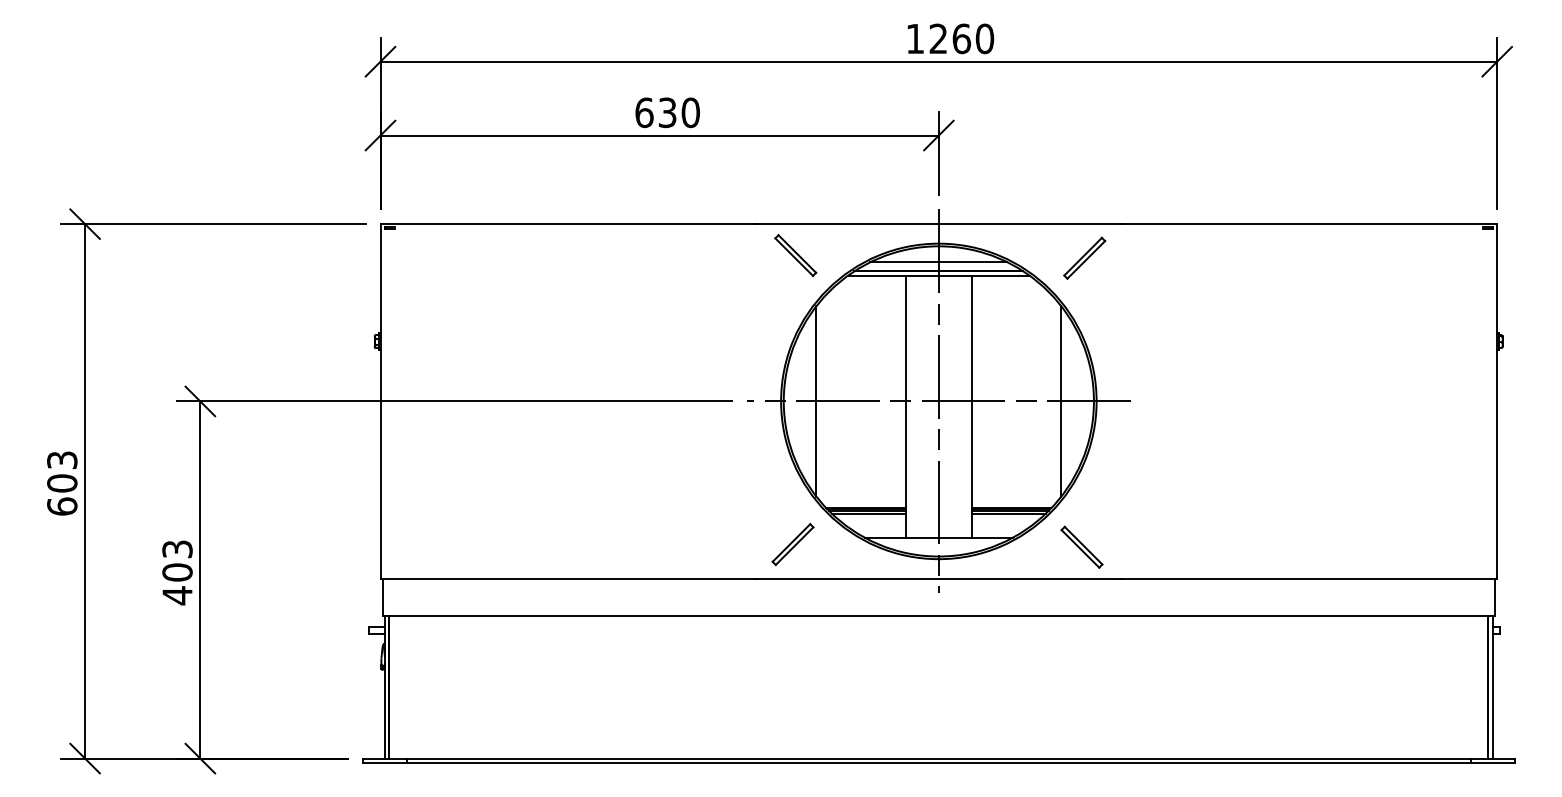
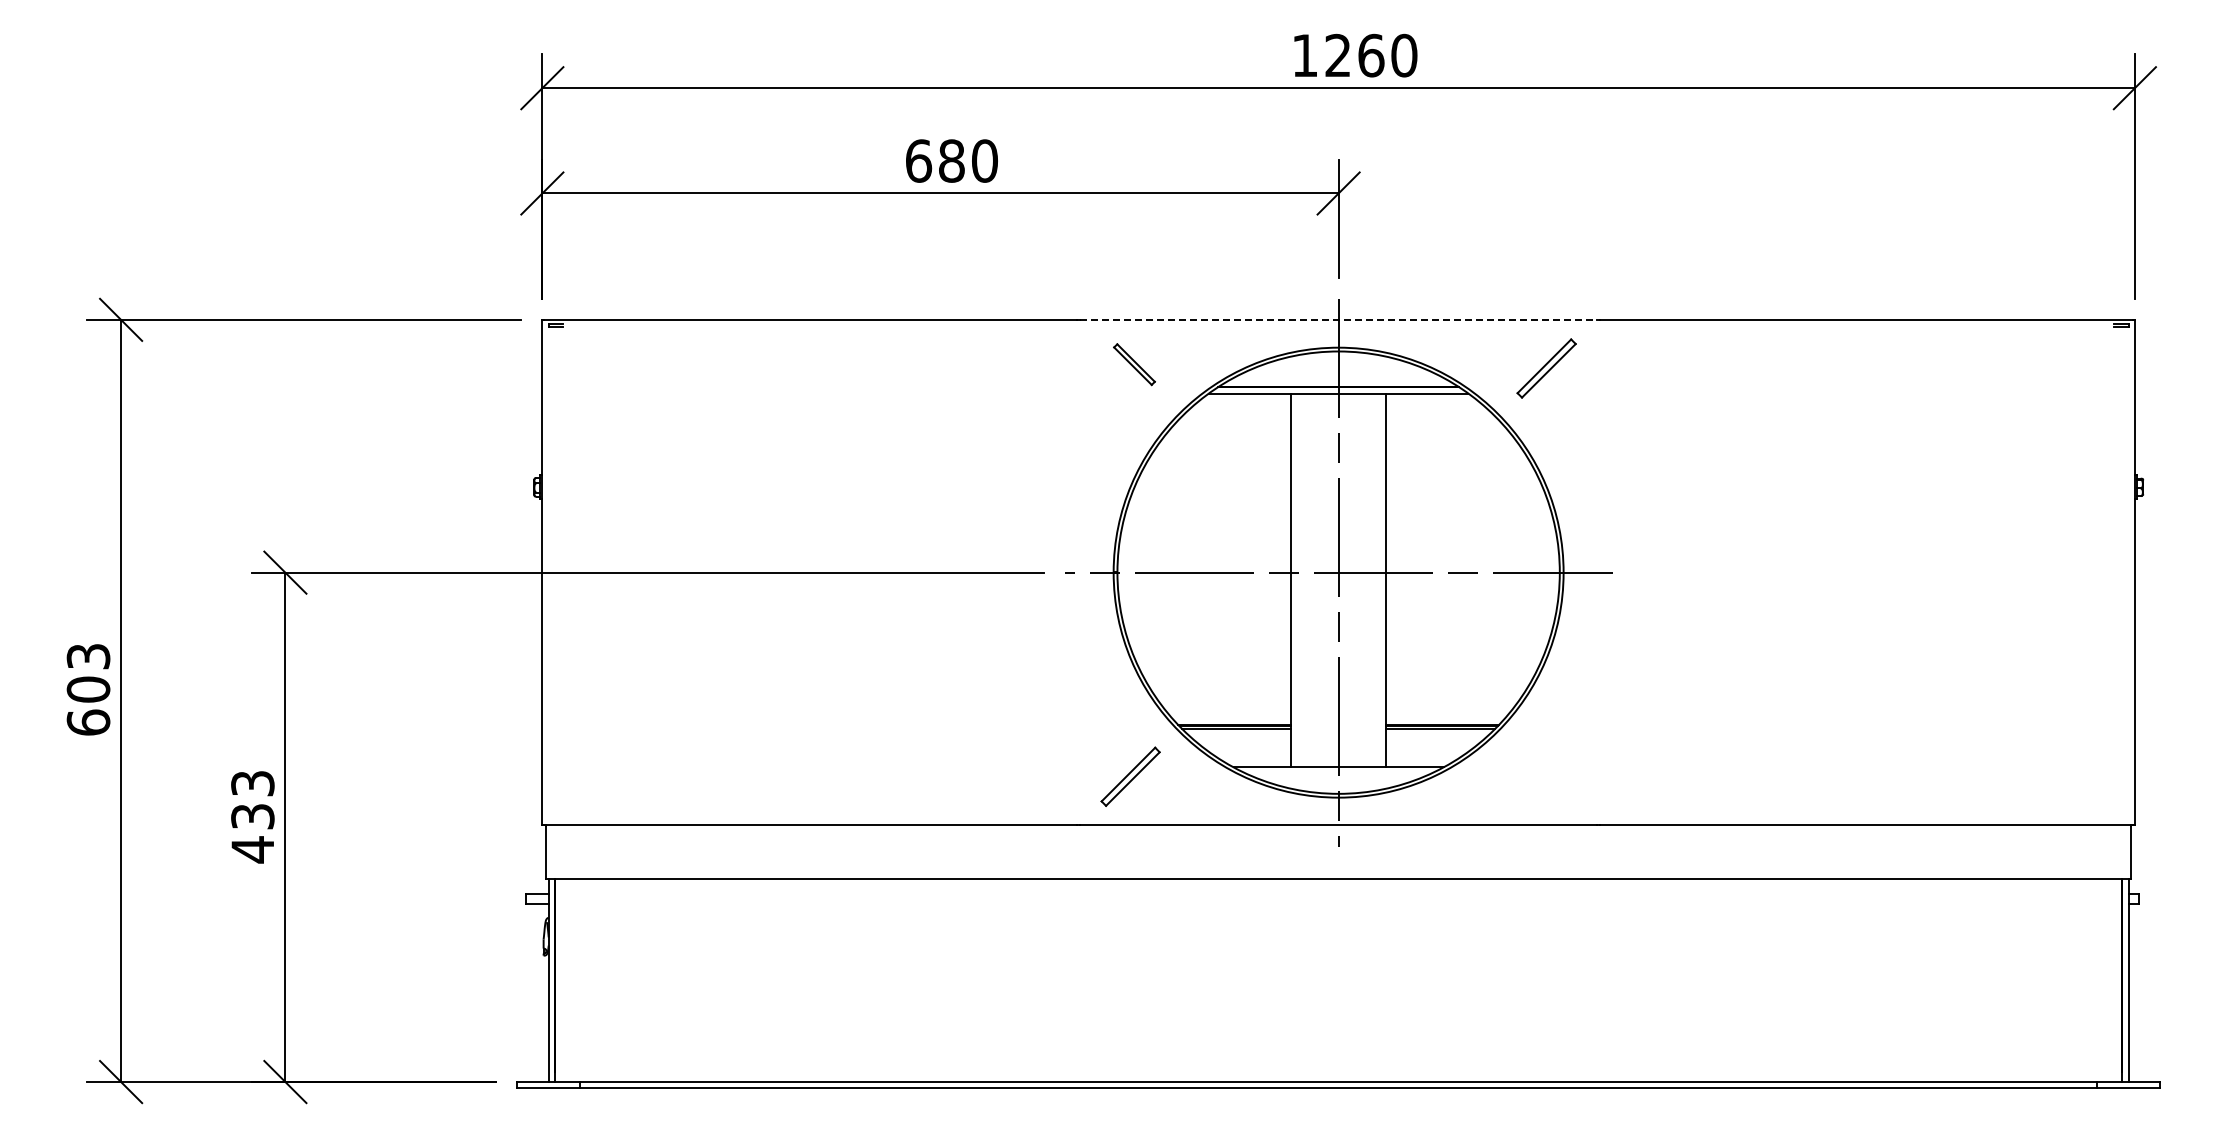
text: (667, 112) -> (951, 160), 630 -> 680
line: (938, 223) -> (1338, 319), solid -> dashed
part: (795, 255) -> (1134, 364), size x0.7
line: (938, 262) -> (1338, 374), removed
line: (816, 401) -> (1163, 572), removed
line: (1061, 401) -> (1513, 572), removed
line: (868, 514) -> (1238, 733), removed
line: (1008, 514) -> (1438, 733), removed
part: (1081, 547) -> (1542, 780), removed
text: (177, 572) -> (252, 816), 403 -> 433

